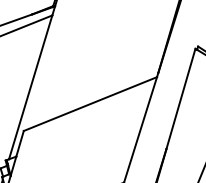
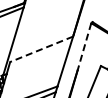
line: (181, 98) -> (84, 46), solid -> dashed
line: (90, 104) -> (41, 49), solid -> dashed

